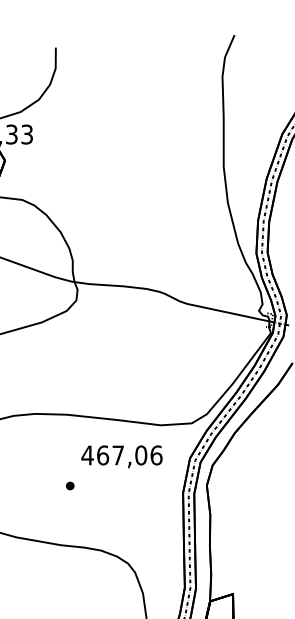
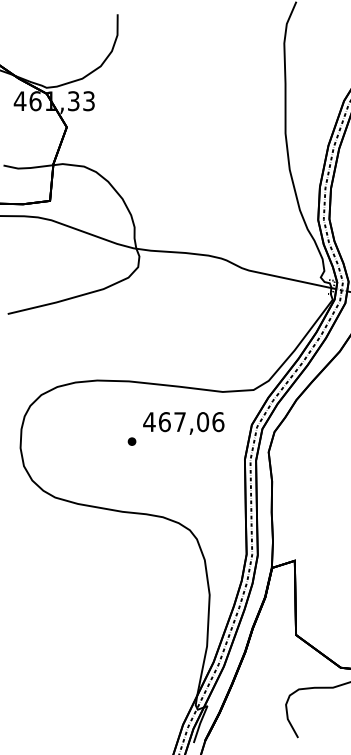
part: (69, 485) -> (131, 441), moved

